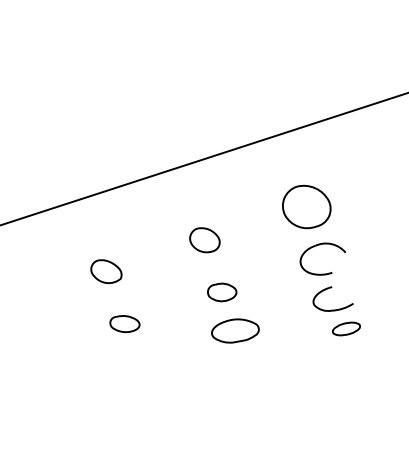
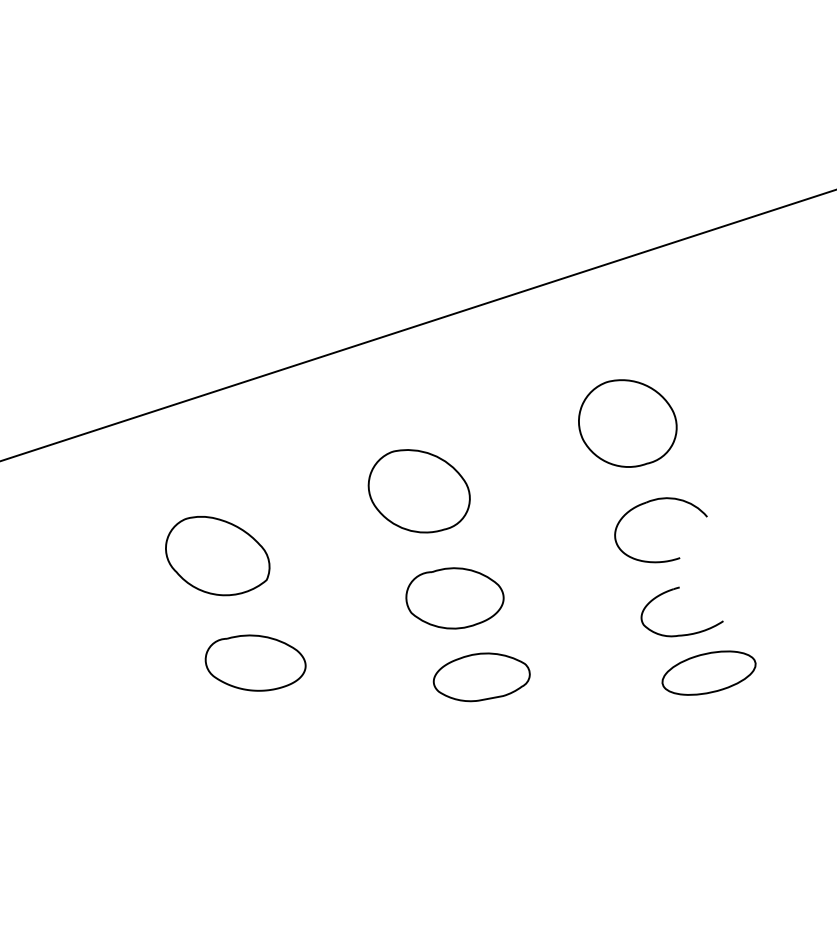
part: (204, 240) -> (418, 492), size x1.67
part: (106, 271) -> (217, 555), size x1.67
part: (221, 292) -> (453, 598), size x1.67
part: (124, 323) -> (254, 661), size x1.67
part: (346, 328) -> (709, 672), size x1.67

